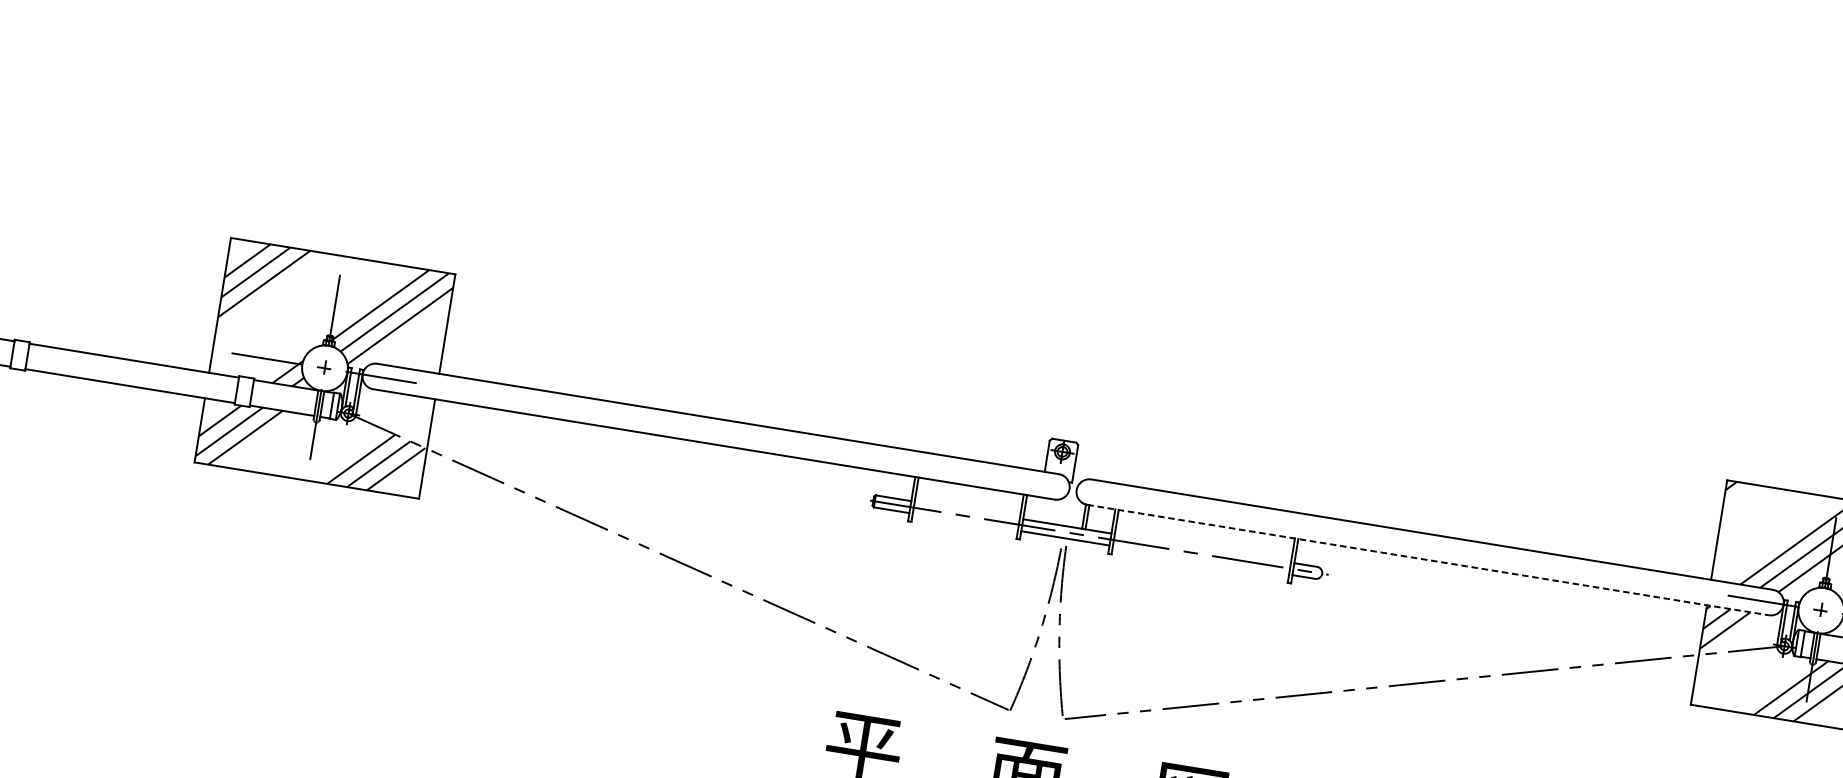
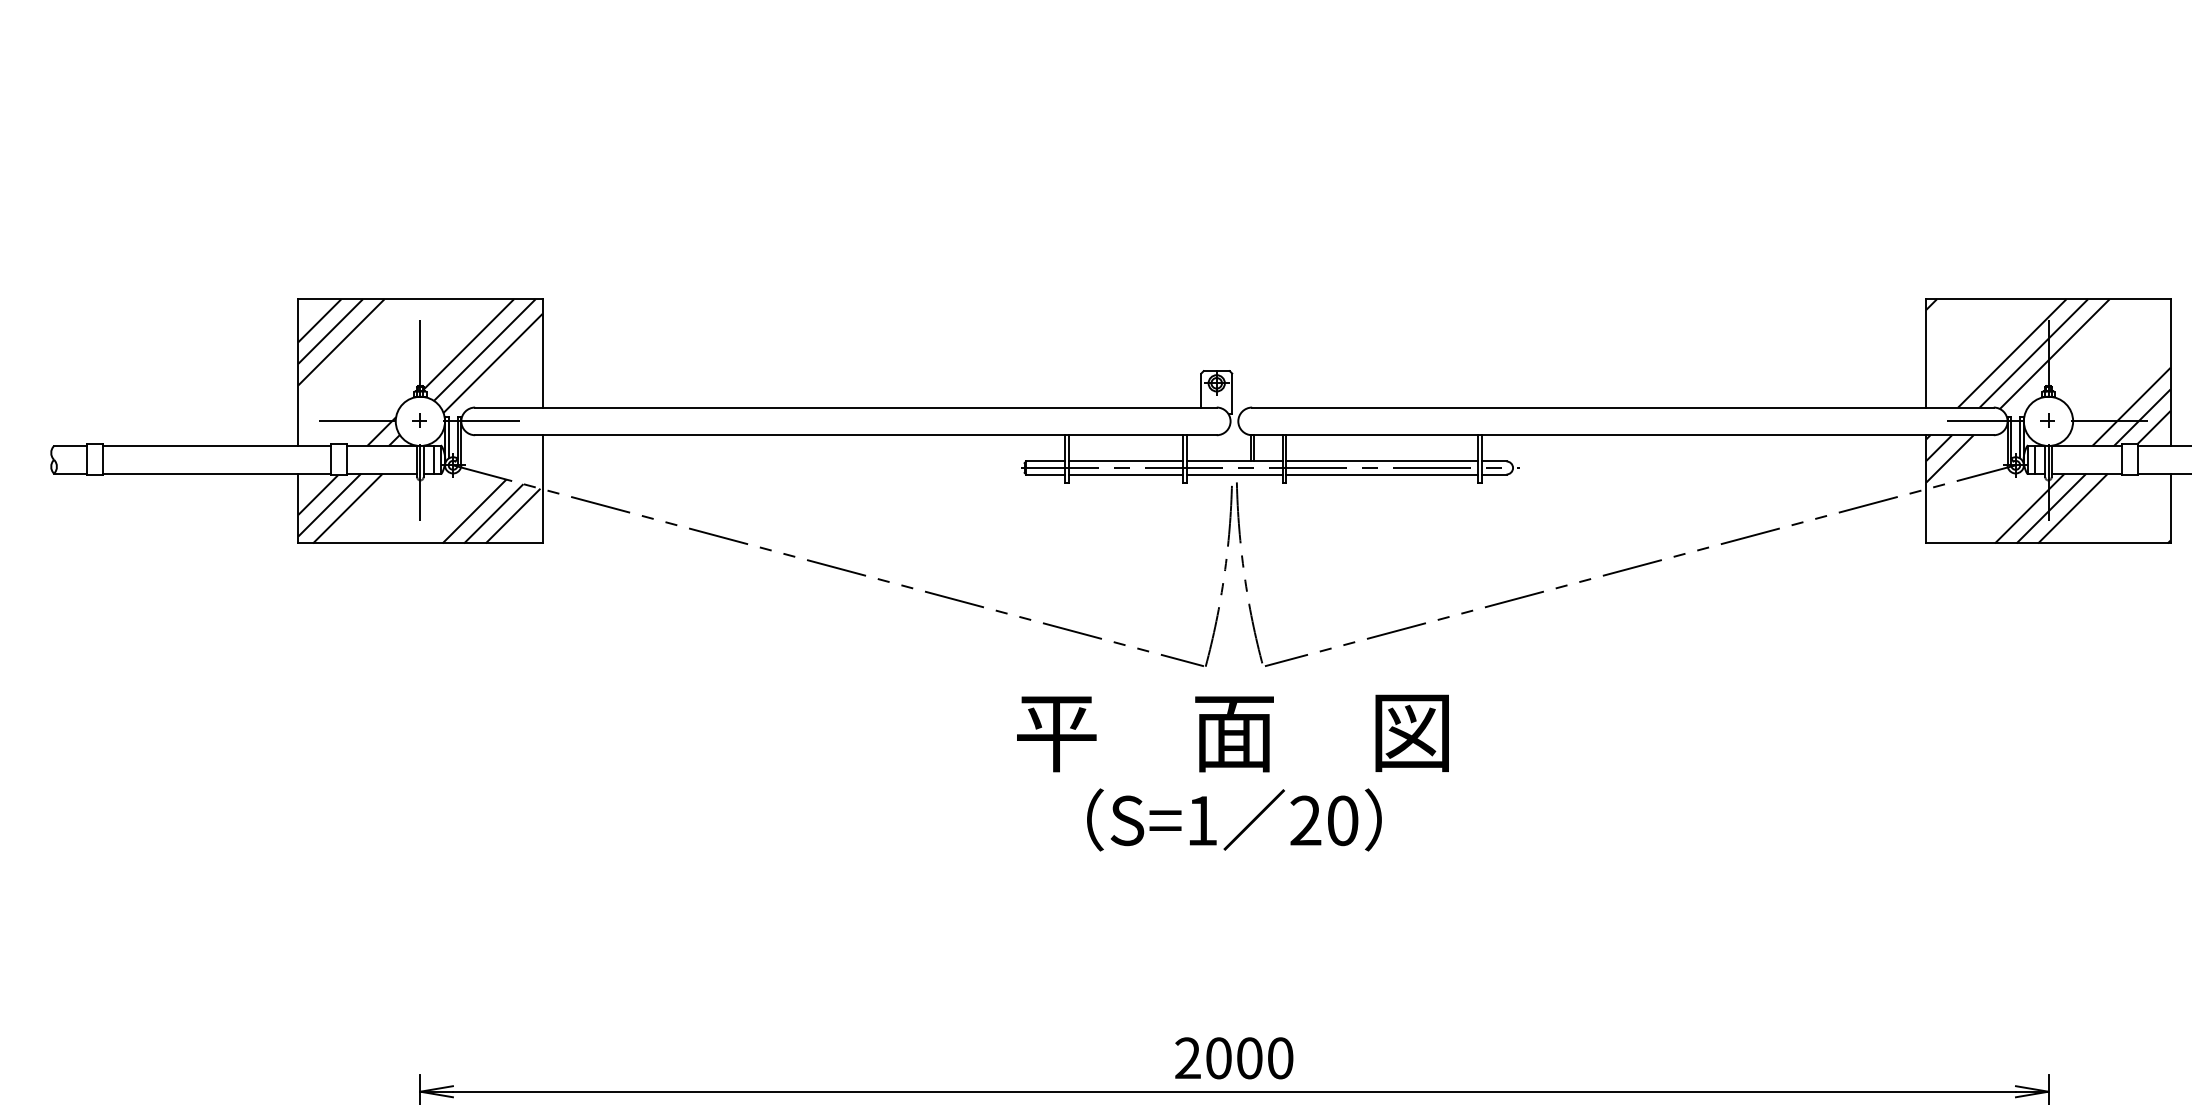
line: (967, 510) -> (1125, 461), added
line: (965, 522) -> (1125, 474), added
line: (1203, 548) -> (1382, 461), added
line: (1201, 560) -> (1382, 474), added
line: (1427, 560) -> (1622, 435), dashed -> solid

